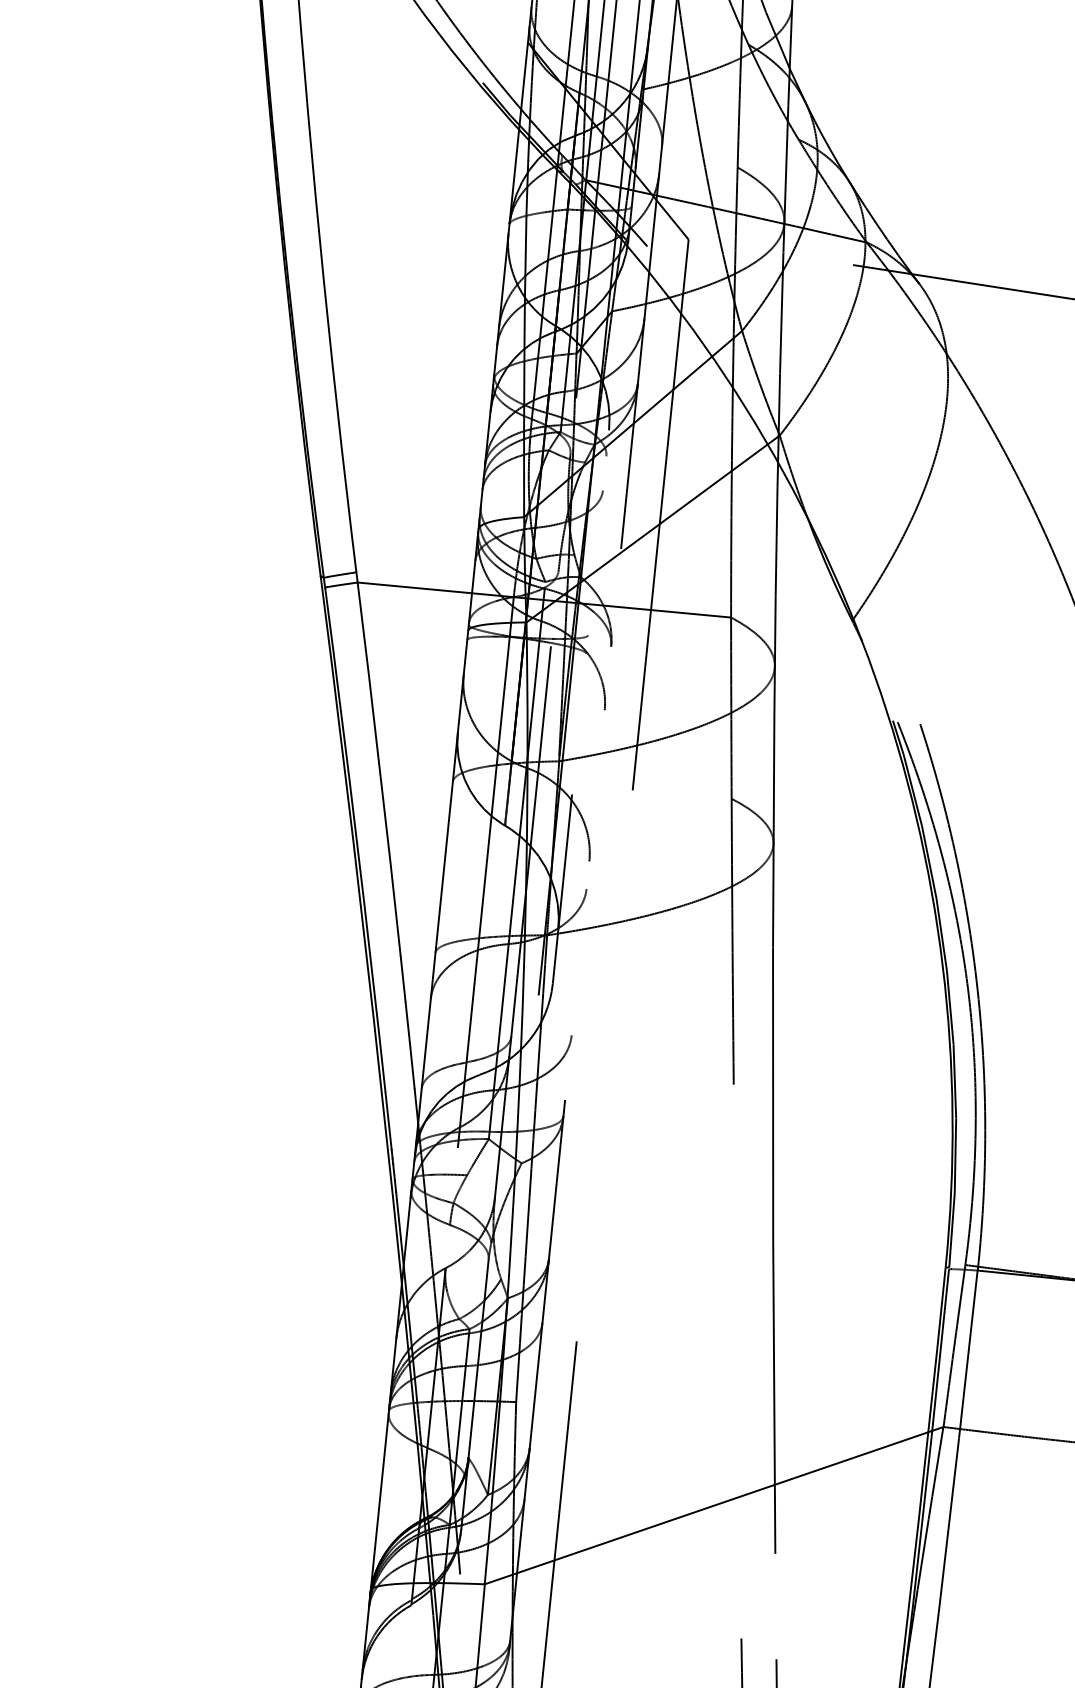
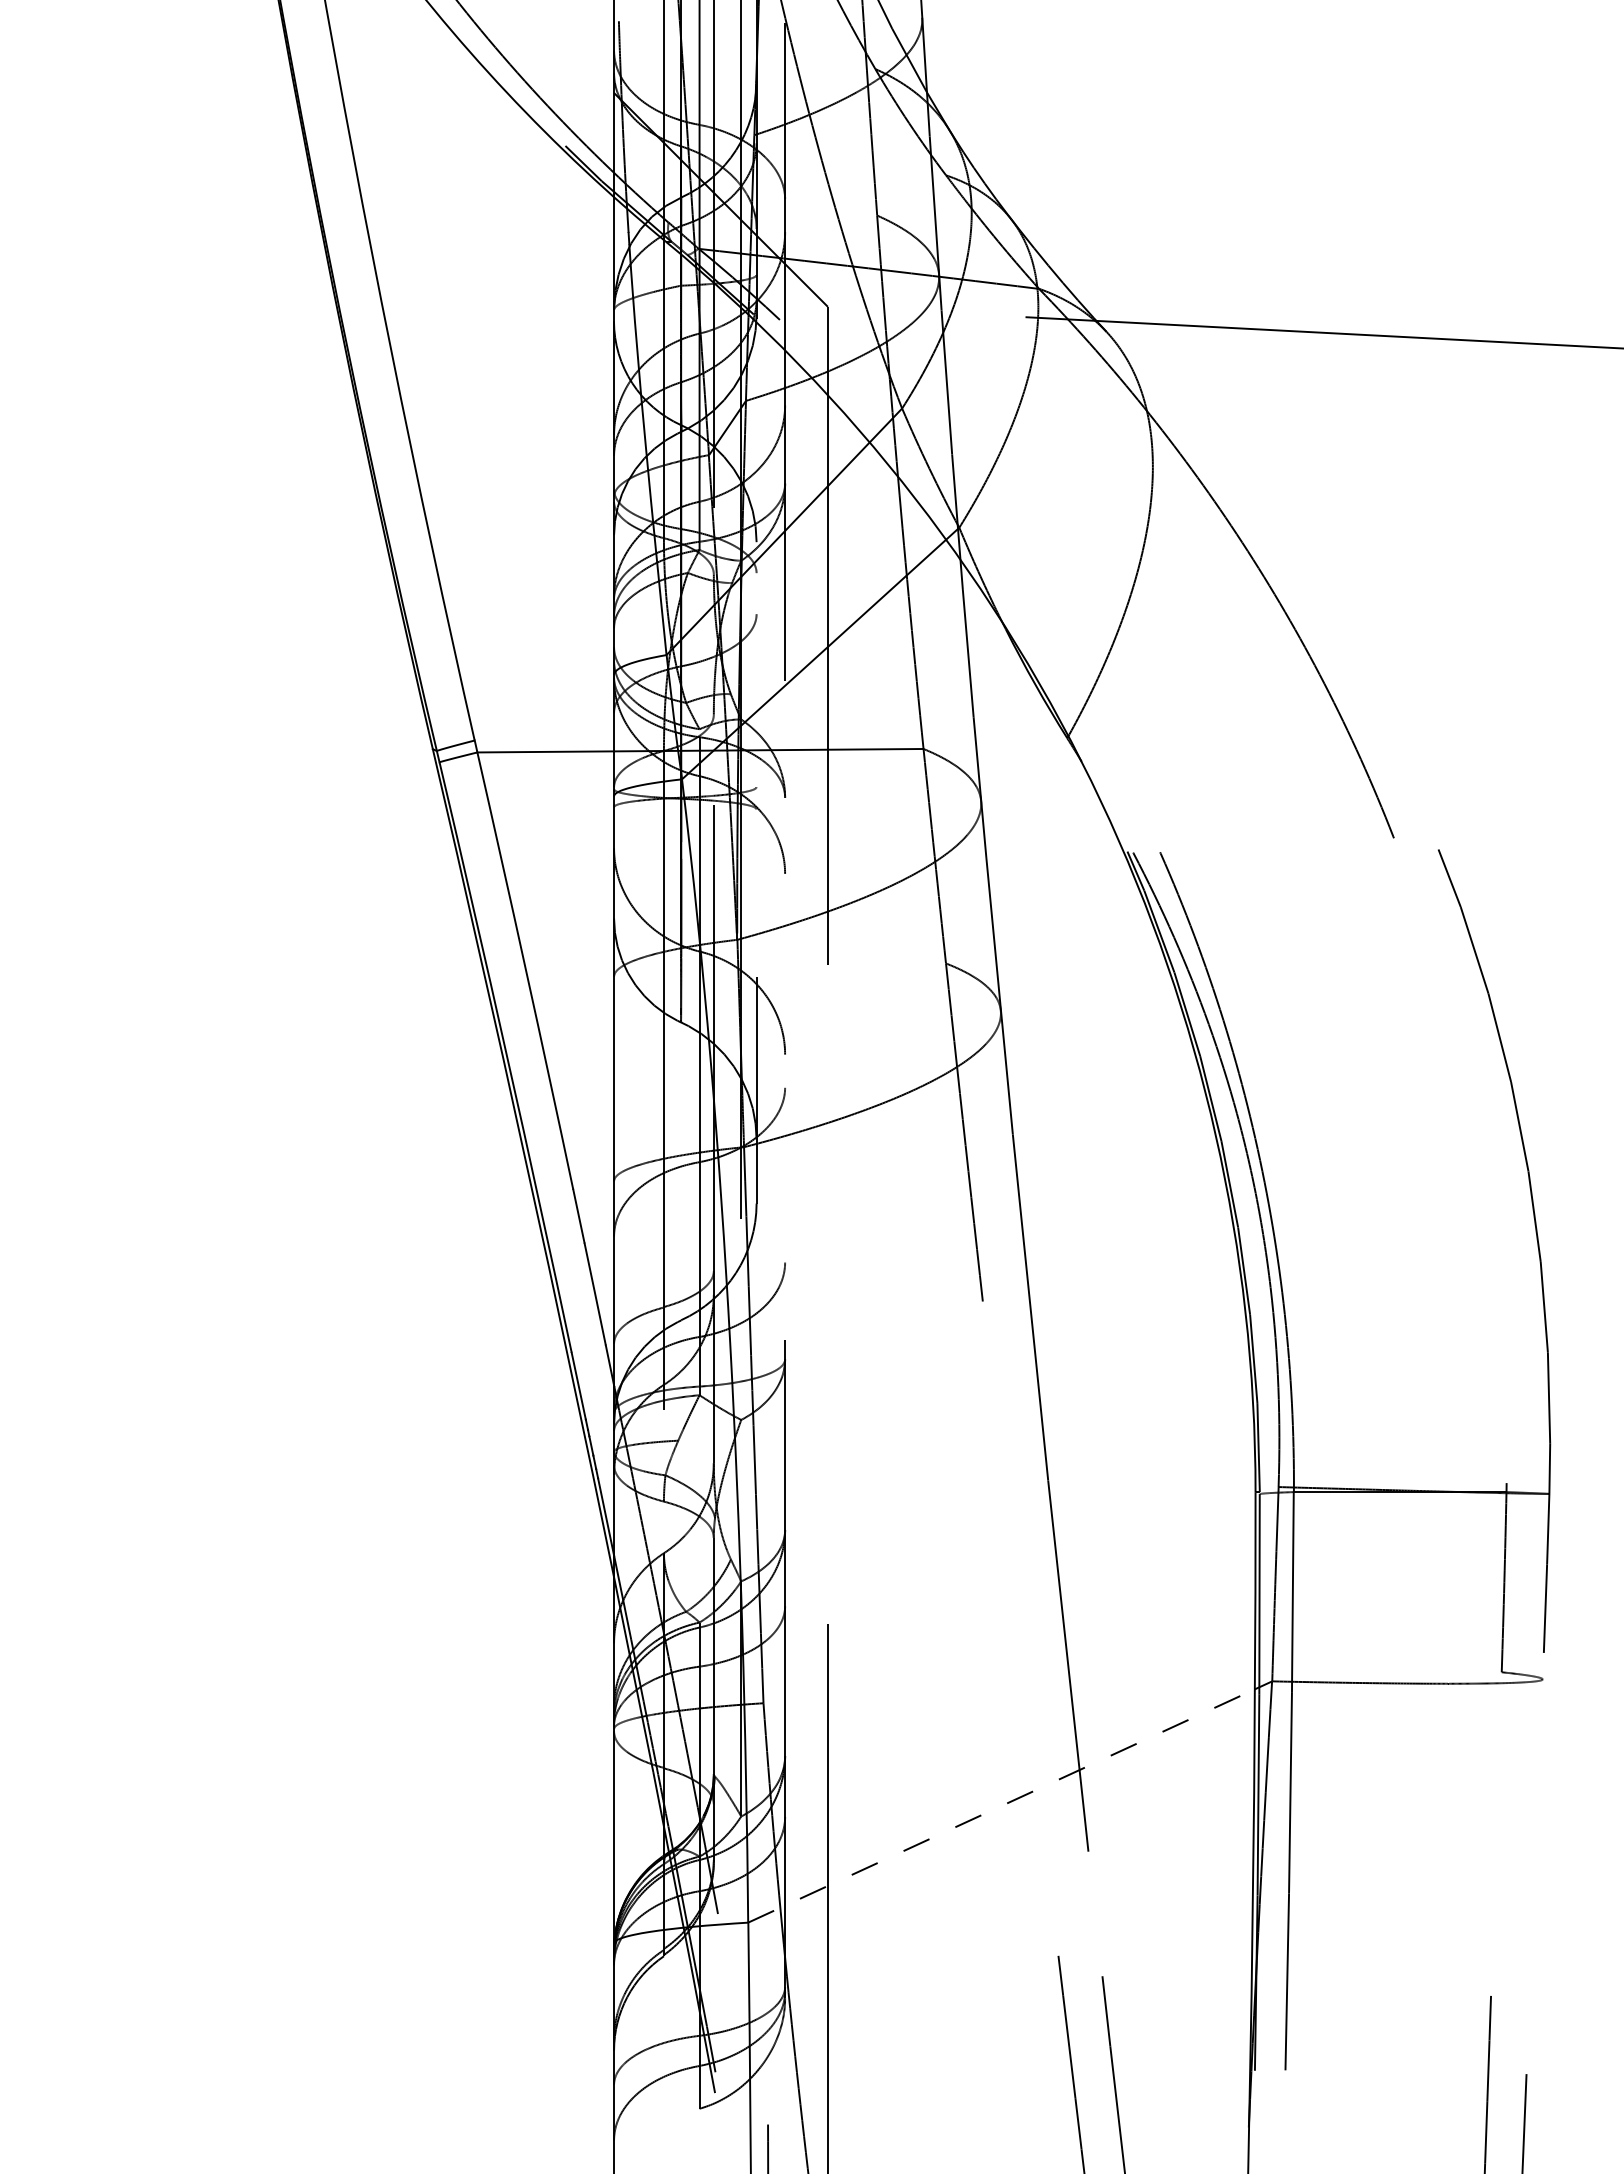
line: (706, 1508) -> (1001, 1806), solid -> dashed

